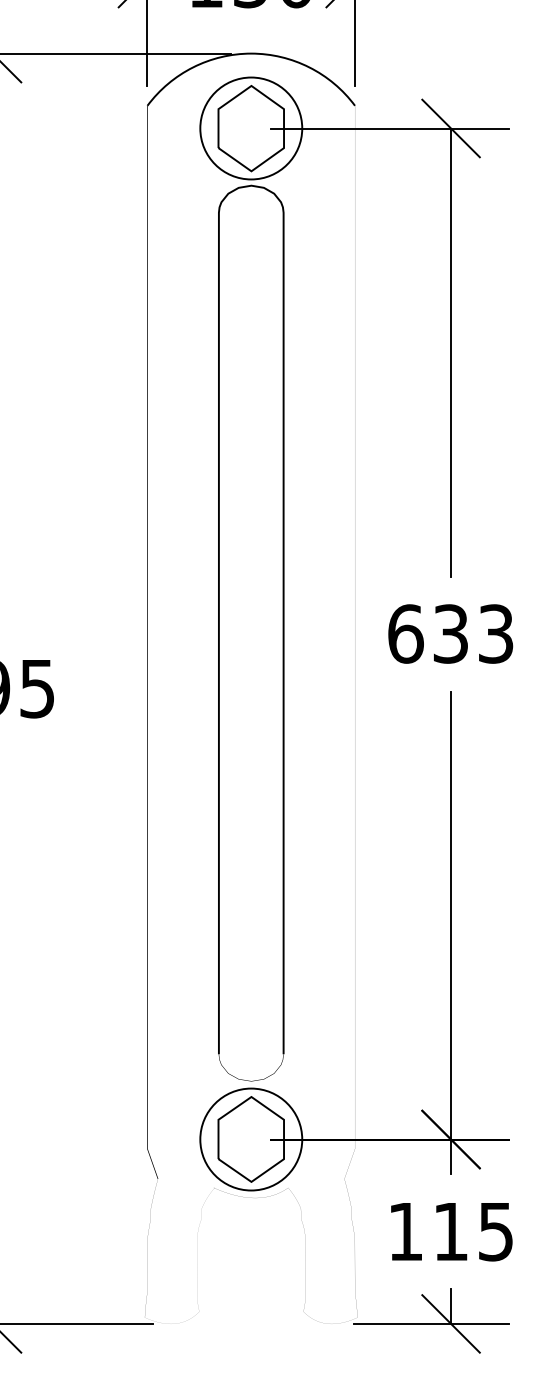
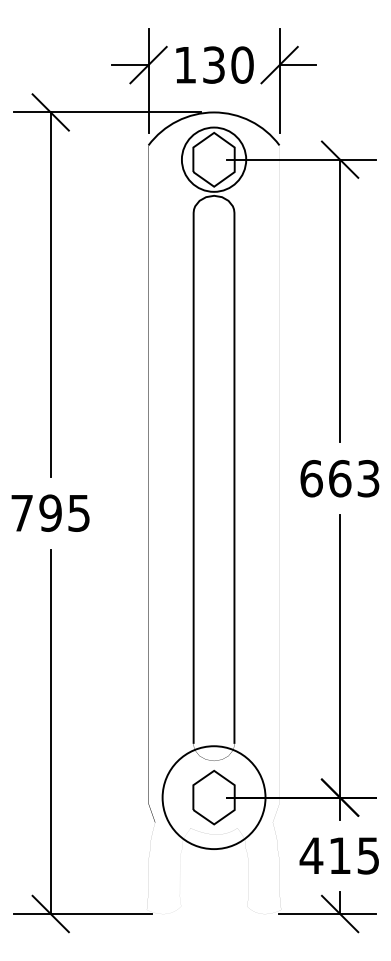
text: (451, 633) -> (340, 478), 633 -> 663
circle: (250, 1139) -> (213, 797), size x1.6
text: (405, 1231) -> (311, 855), 115 -> 415

